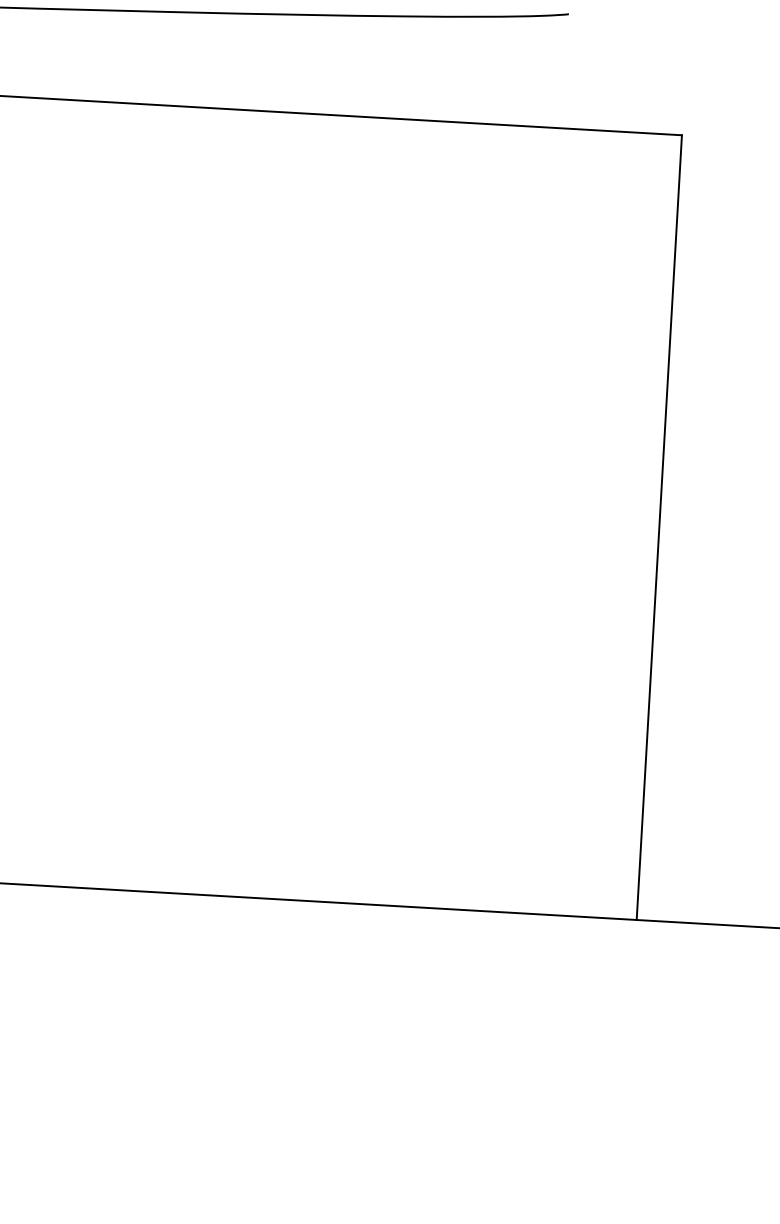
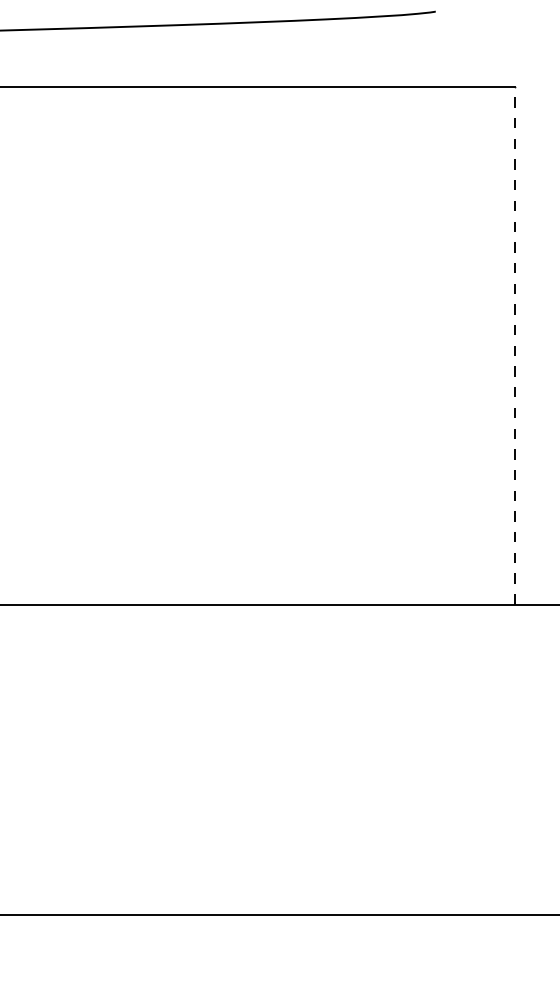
line: (659, 527) -> (514, 345), solid -> dashed

